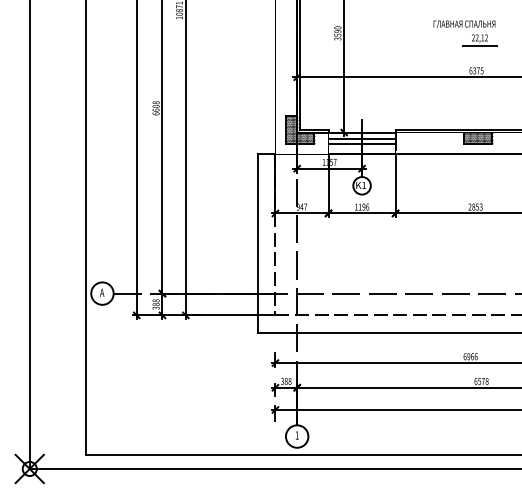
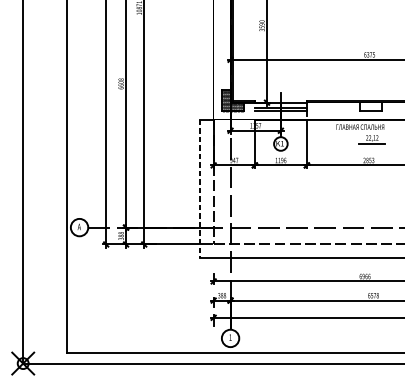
part: (466, 27) -> (361, 129), moved
hatch: (478, 137) -> (371, 106), removed
line: (258, 244) -> (200, 189), solid -> dashed

